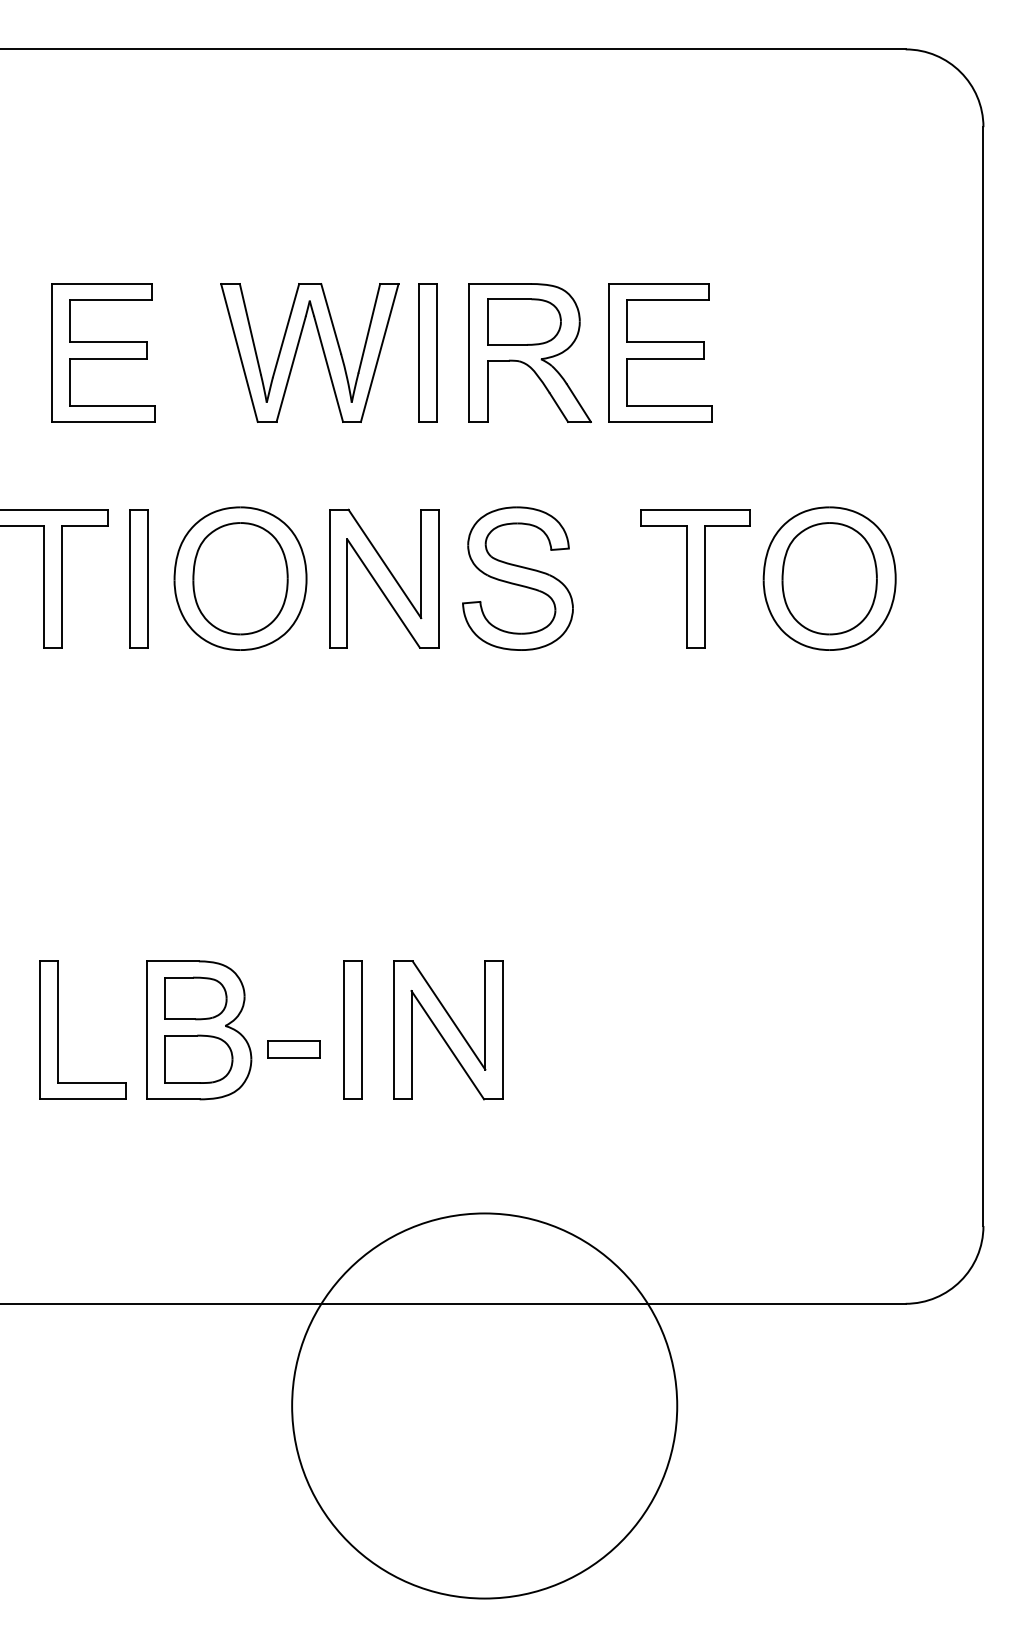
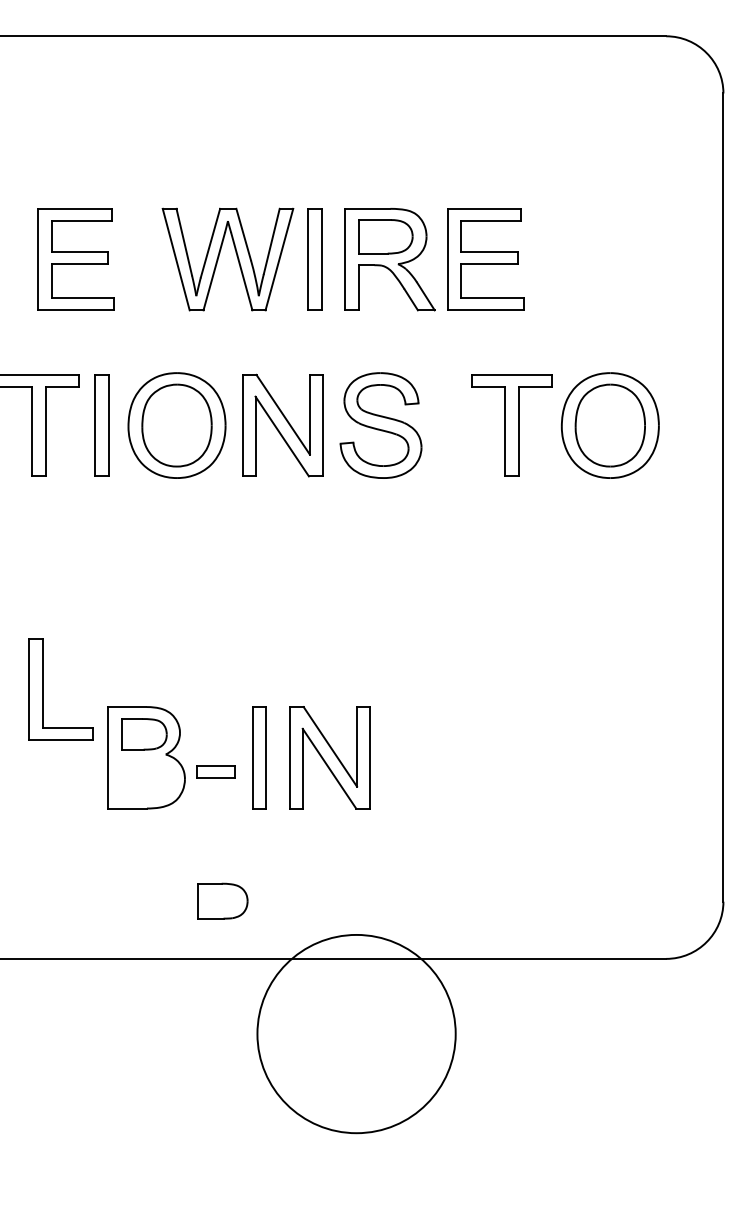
part: (58, 1029) -> (43, 688), moved
part: (198, 1058) -> (222, 900), moved
circle: (484, 1405) -> (356, 1033), size x0.7

